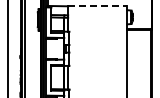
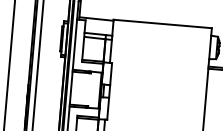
line: (97, 5) -> (162, 23), dashed -> solid

